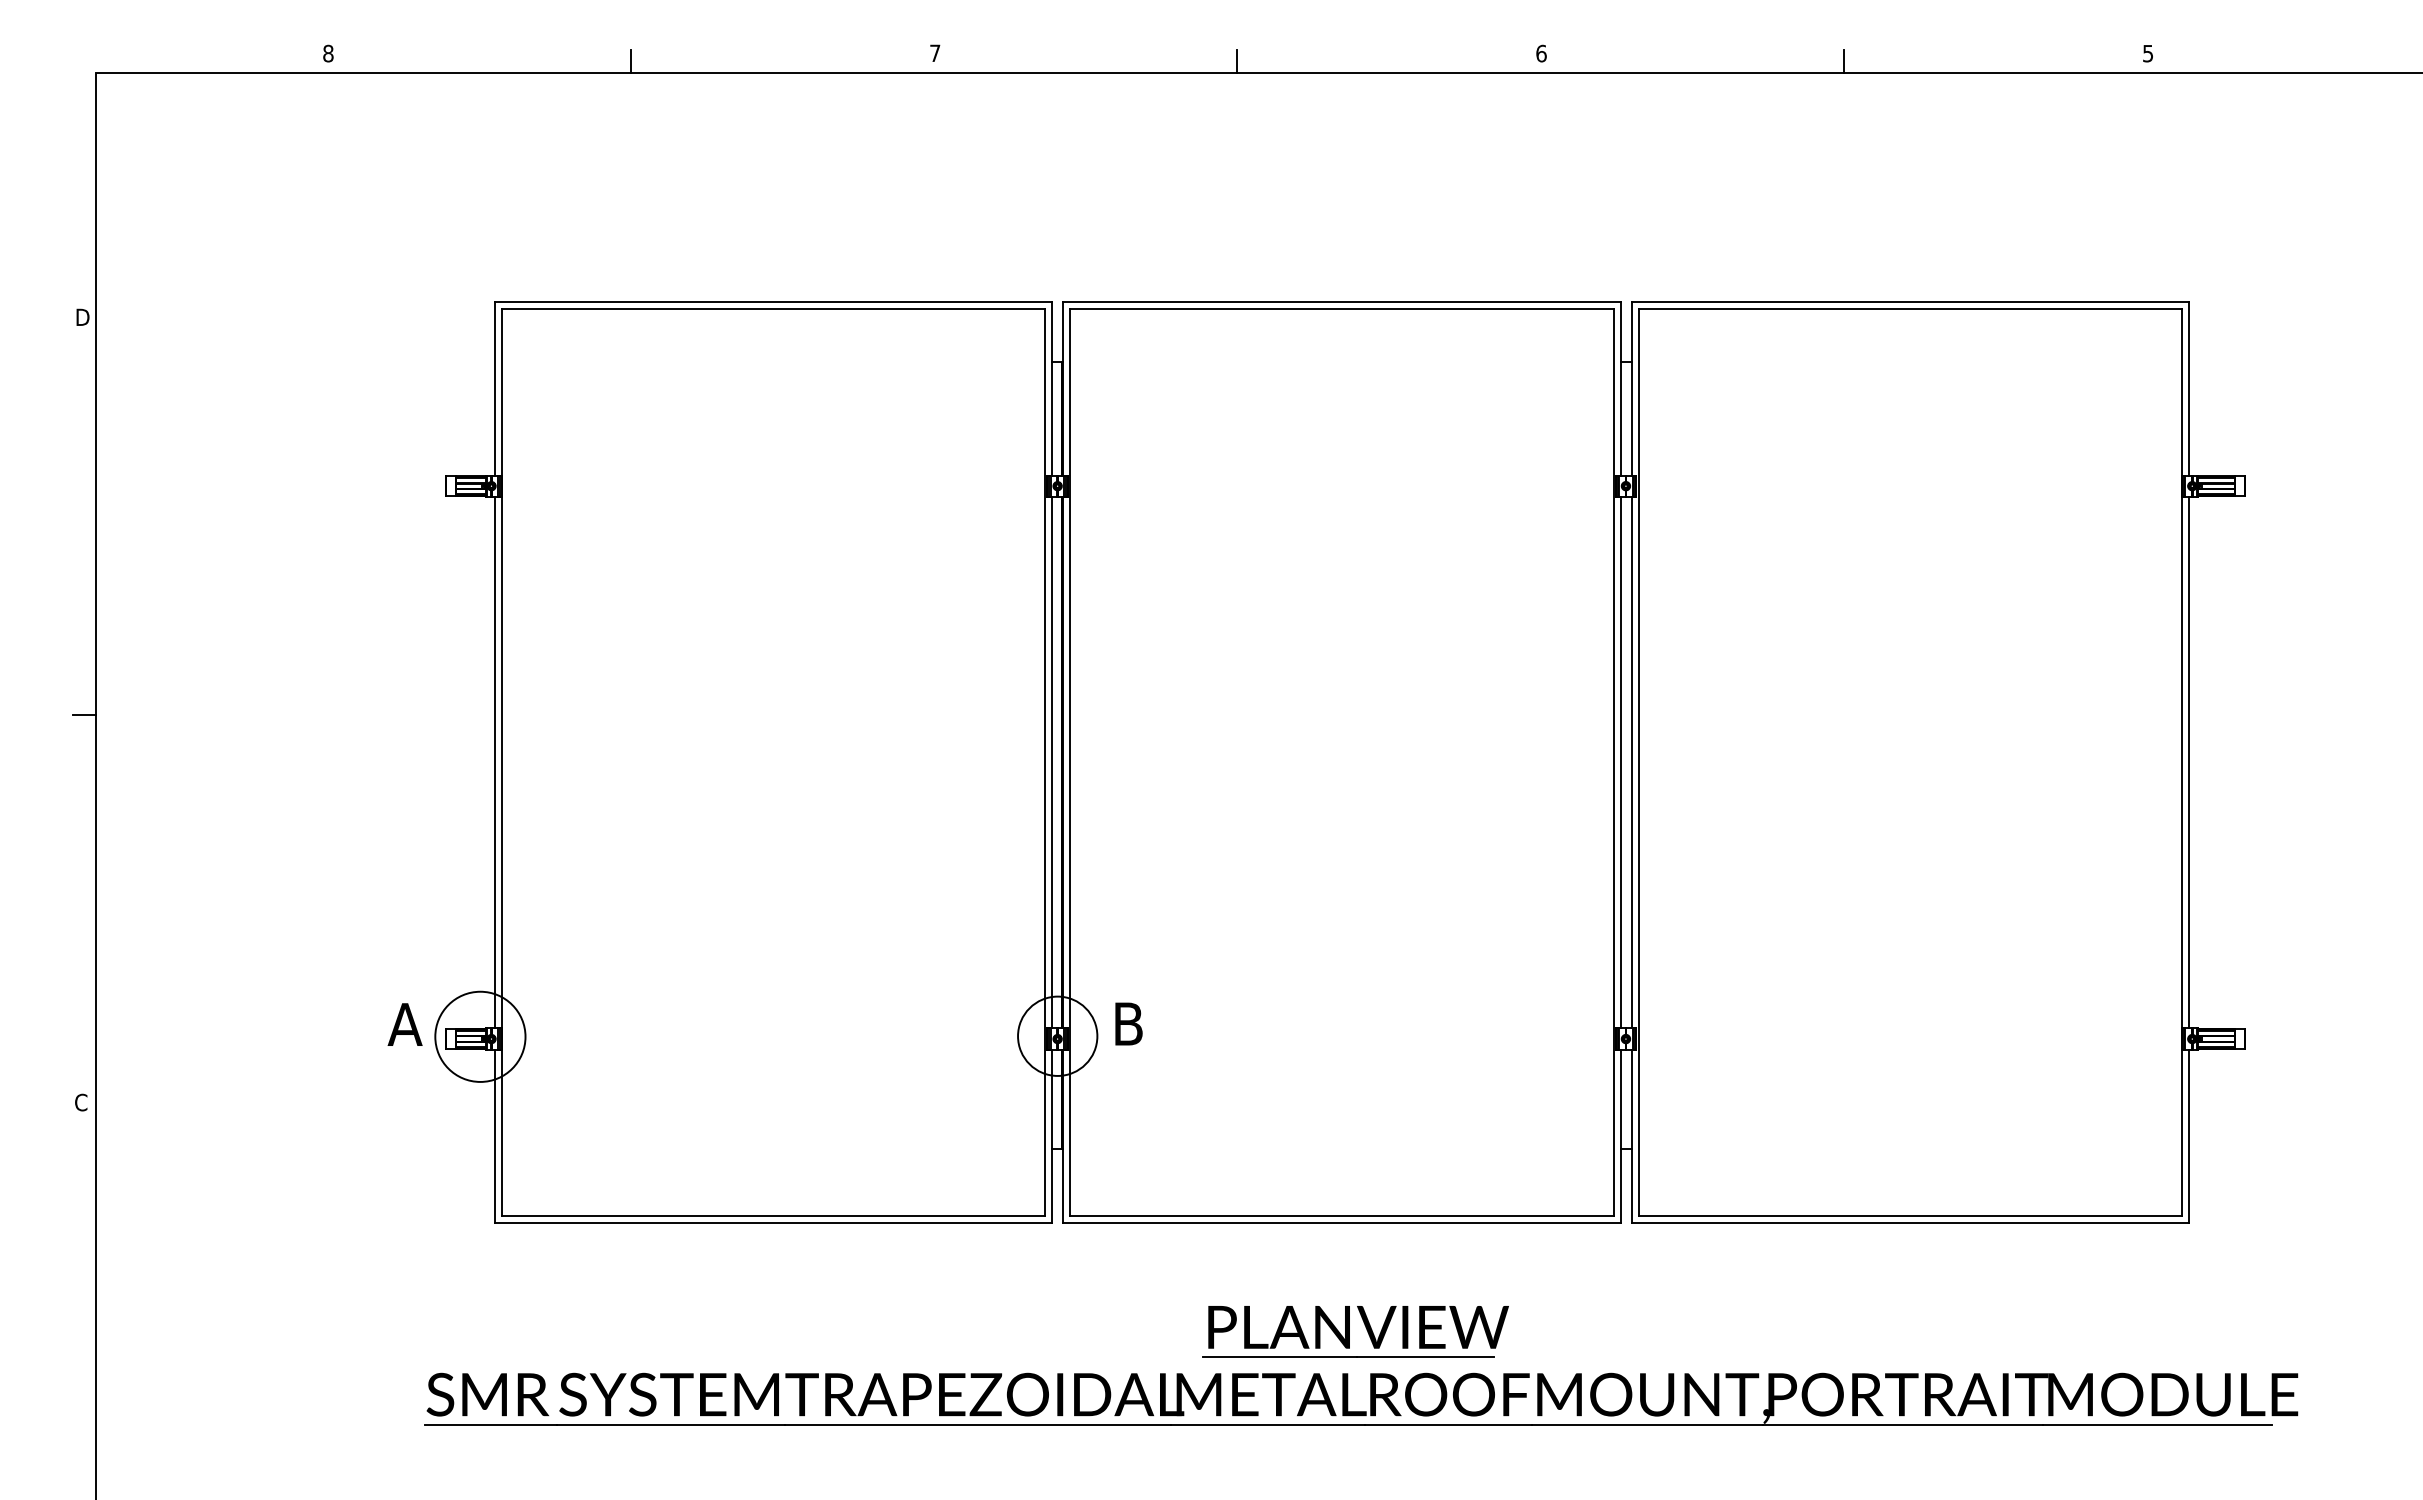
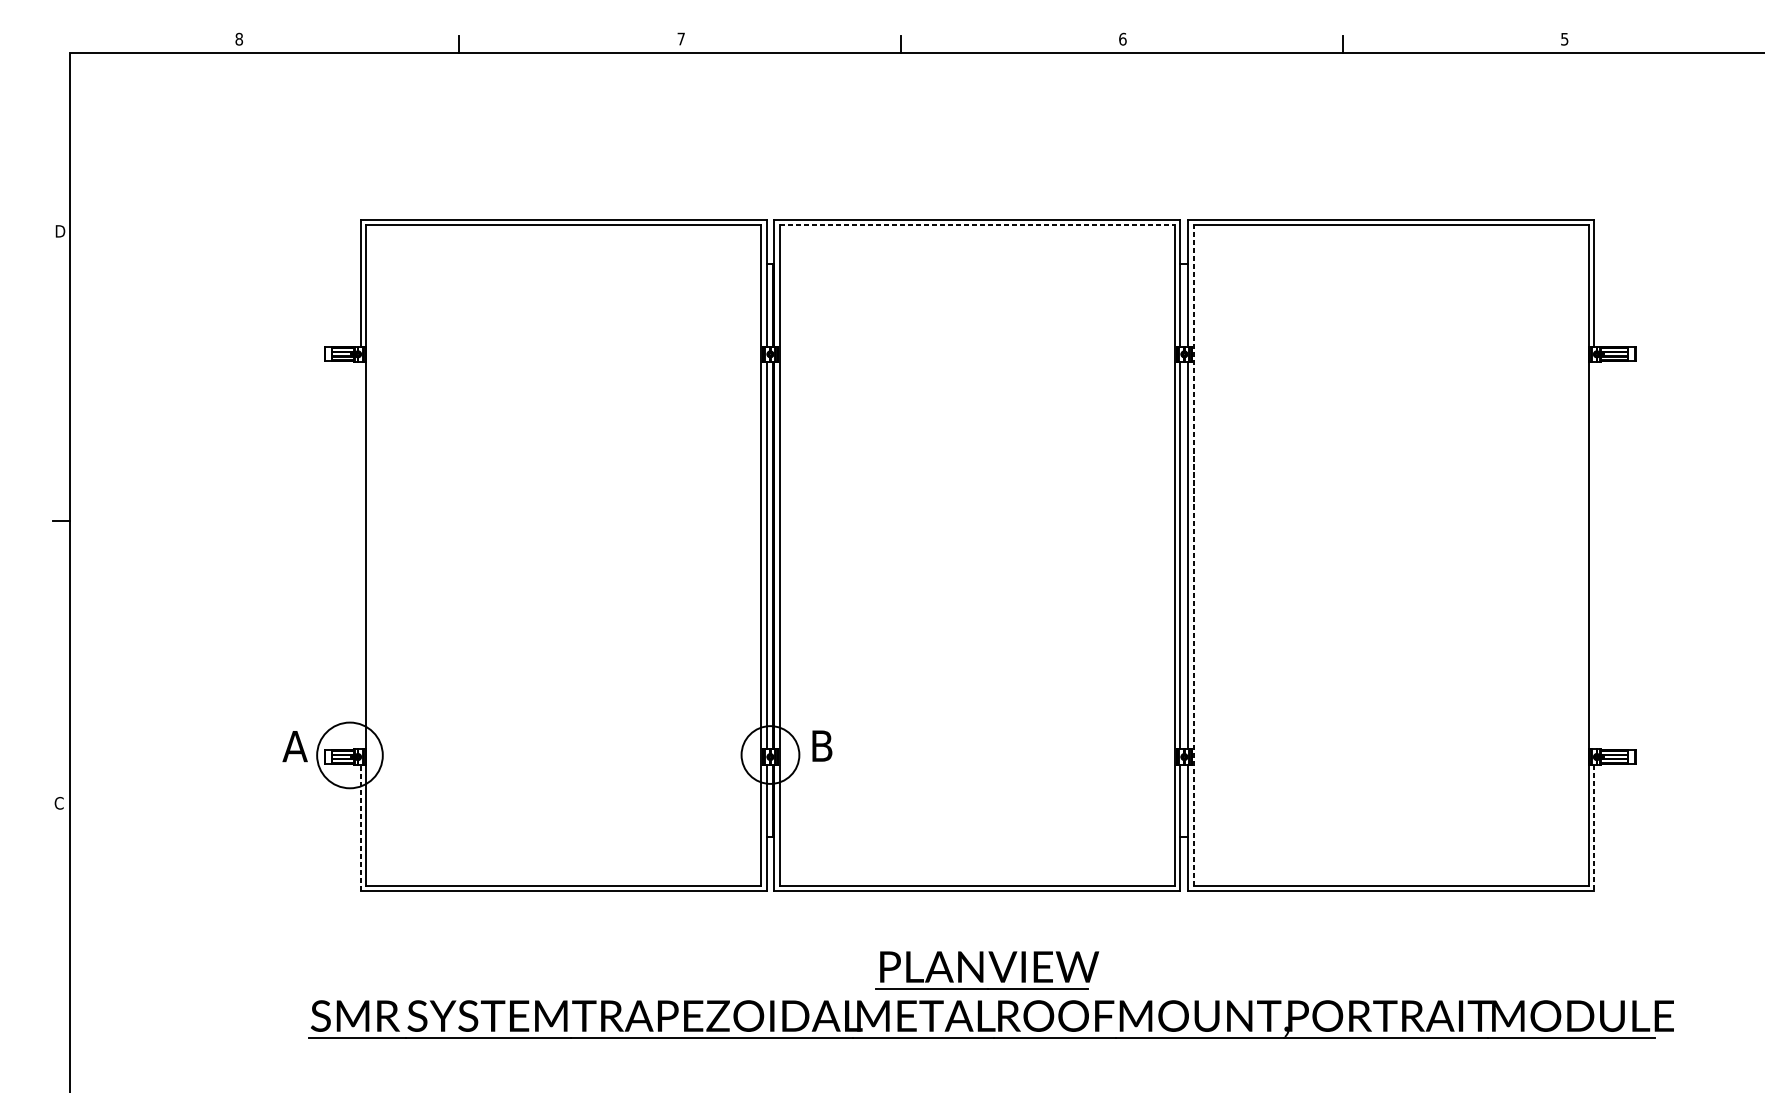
line: (1341, 308) -> (977, 224), solid -> dashed
line: (494, 762) -> (360, 555), removed
line: (1638, 762) -> (1193, 555), solid -> dashed
line: (2188, 762) -> (1594, 555), removed
line: (494, 1136) -> (360, 828), solid -> dashed
line: (2188, 1136) -> (1594, 828), solid -> dashed

